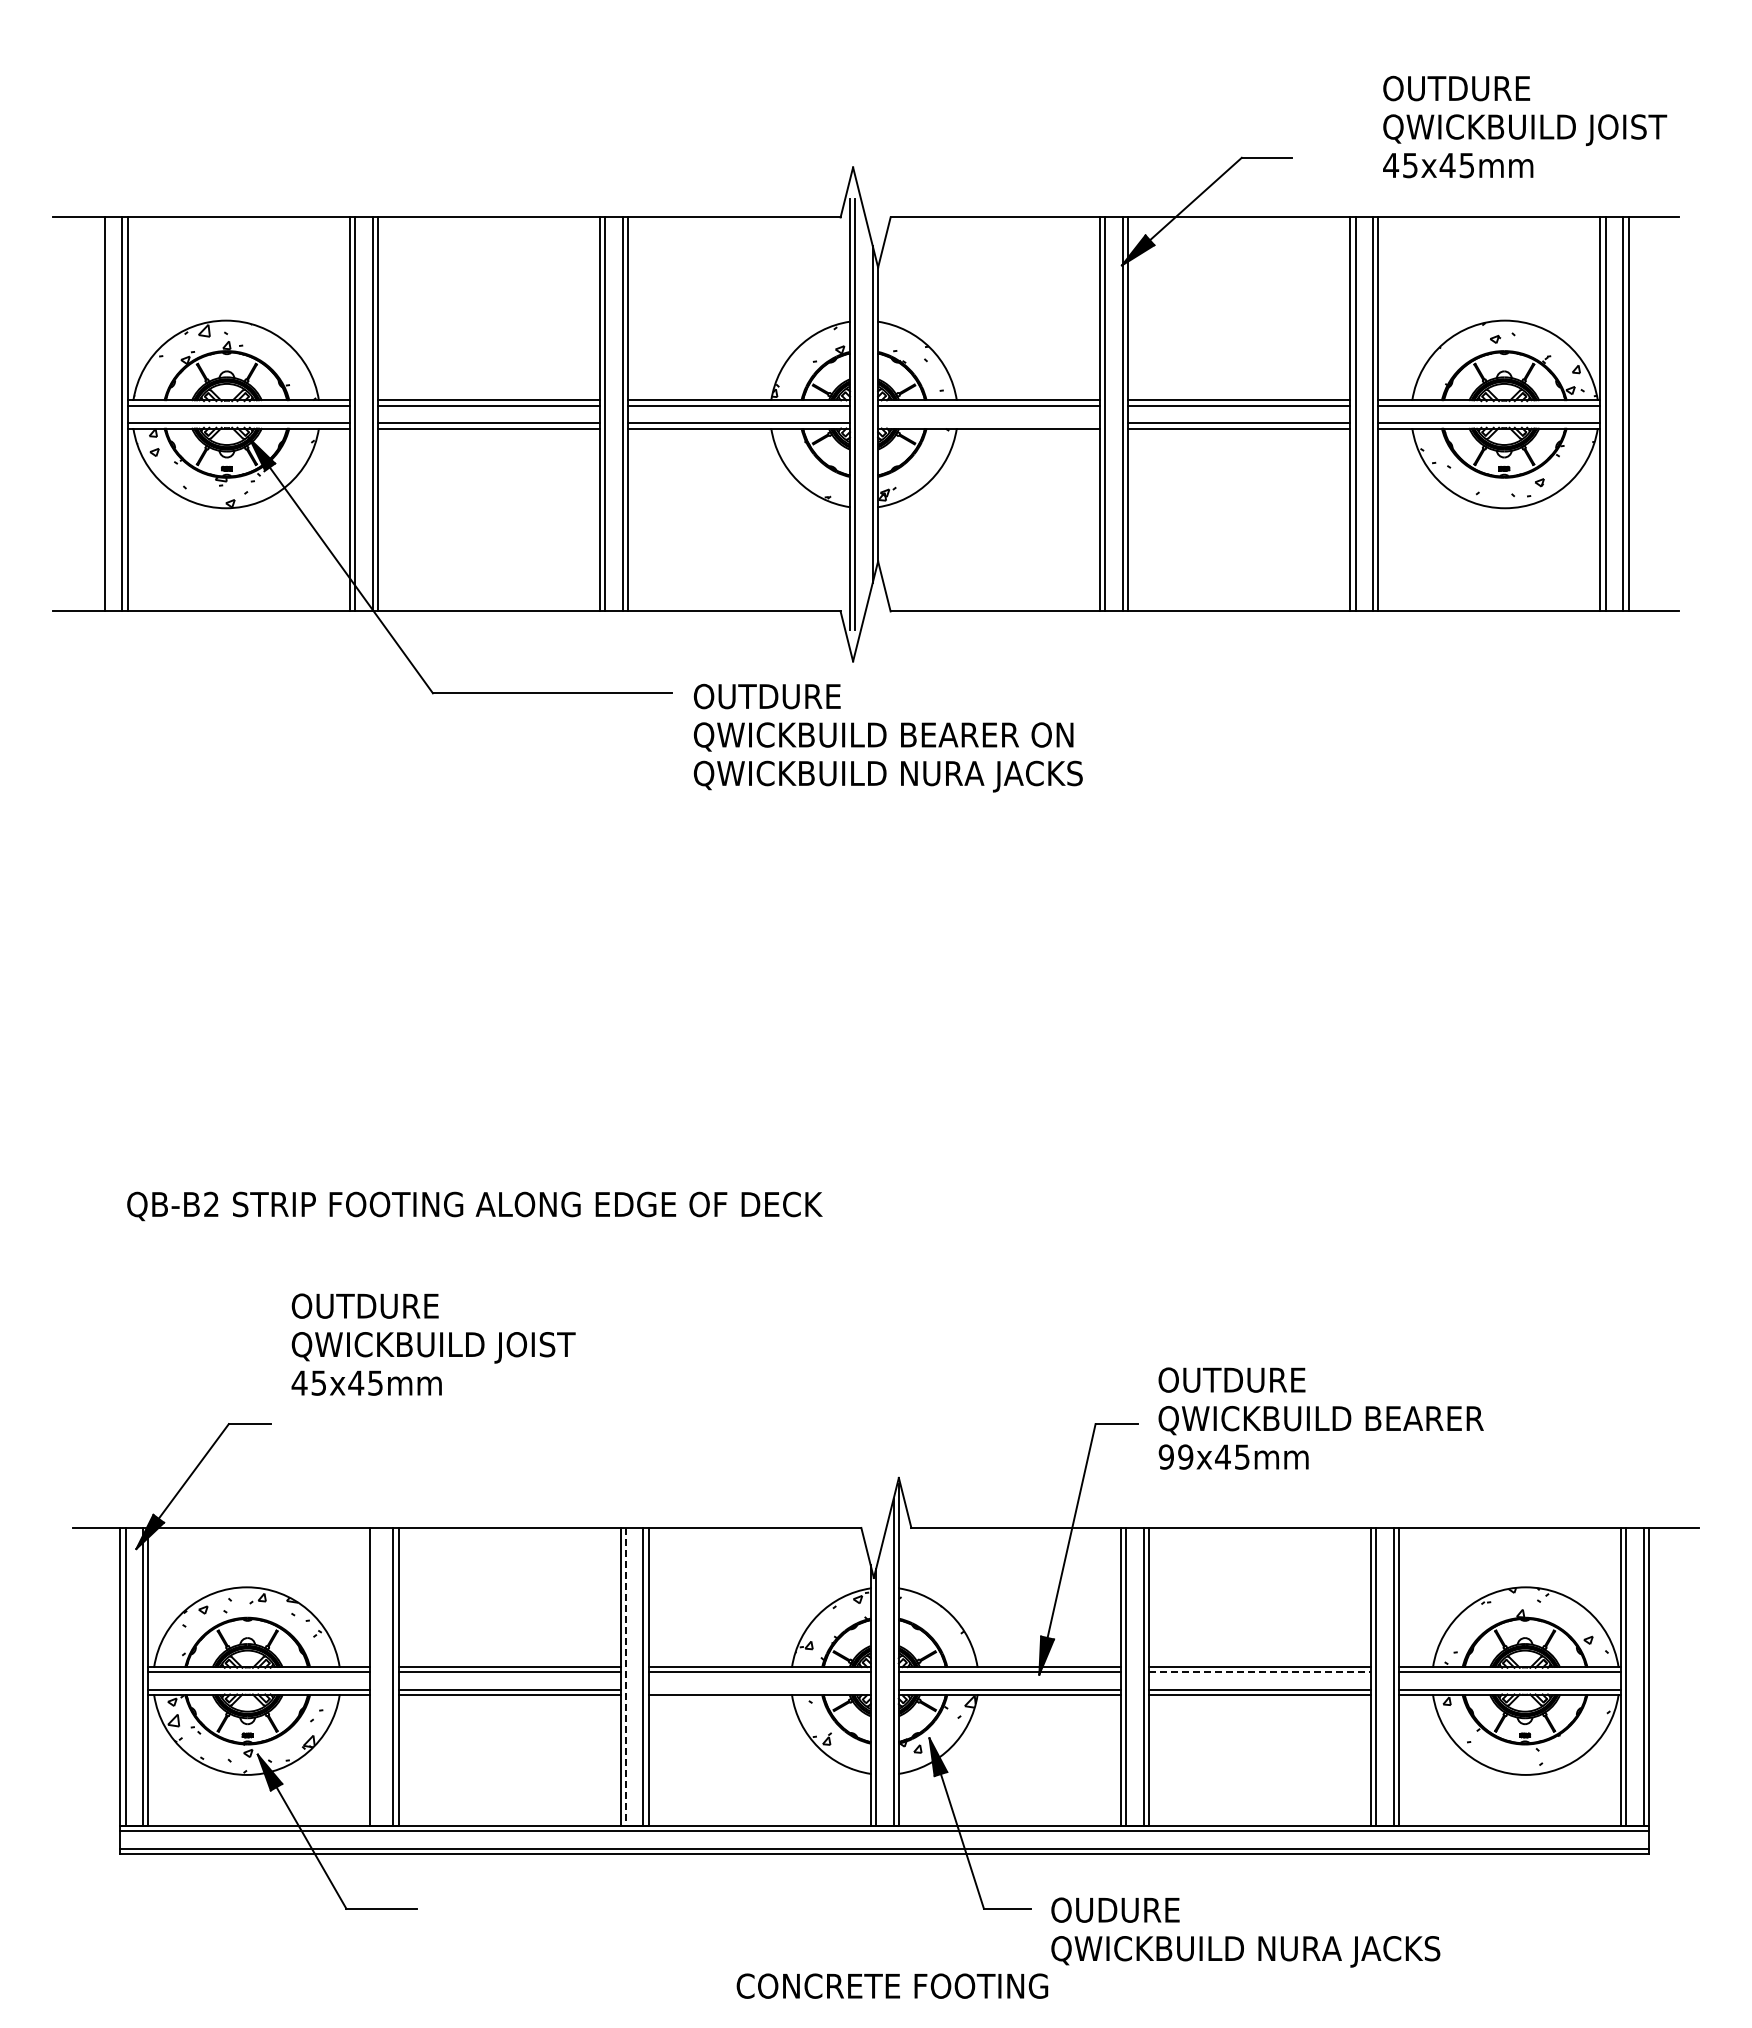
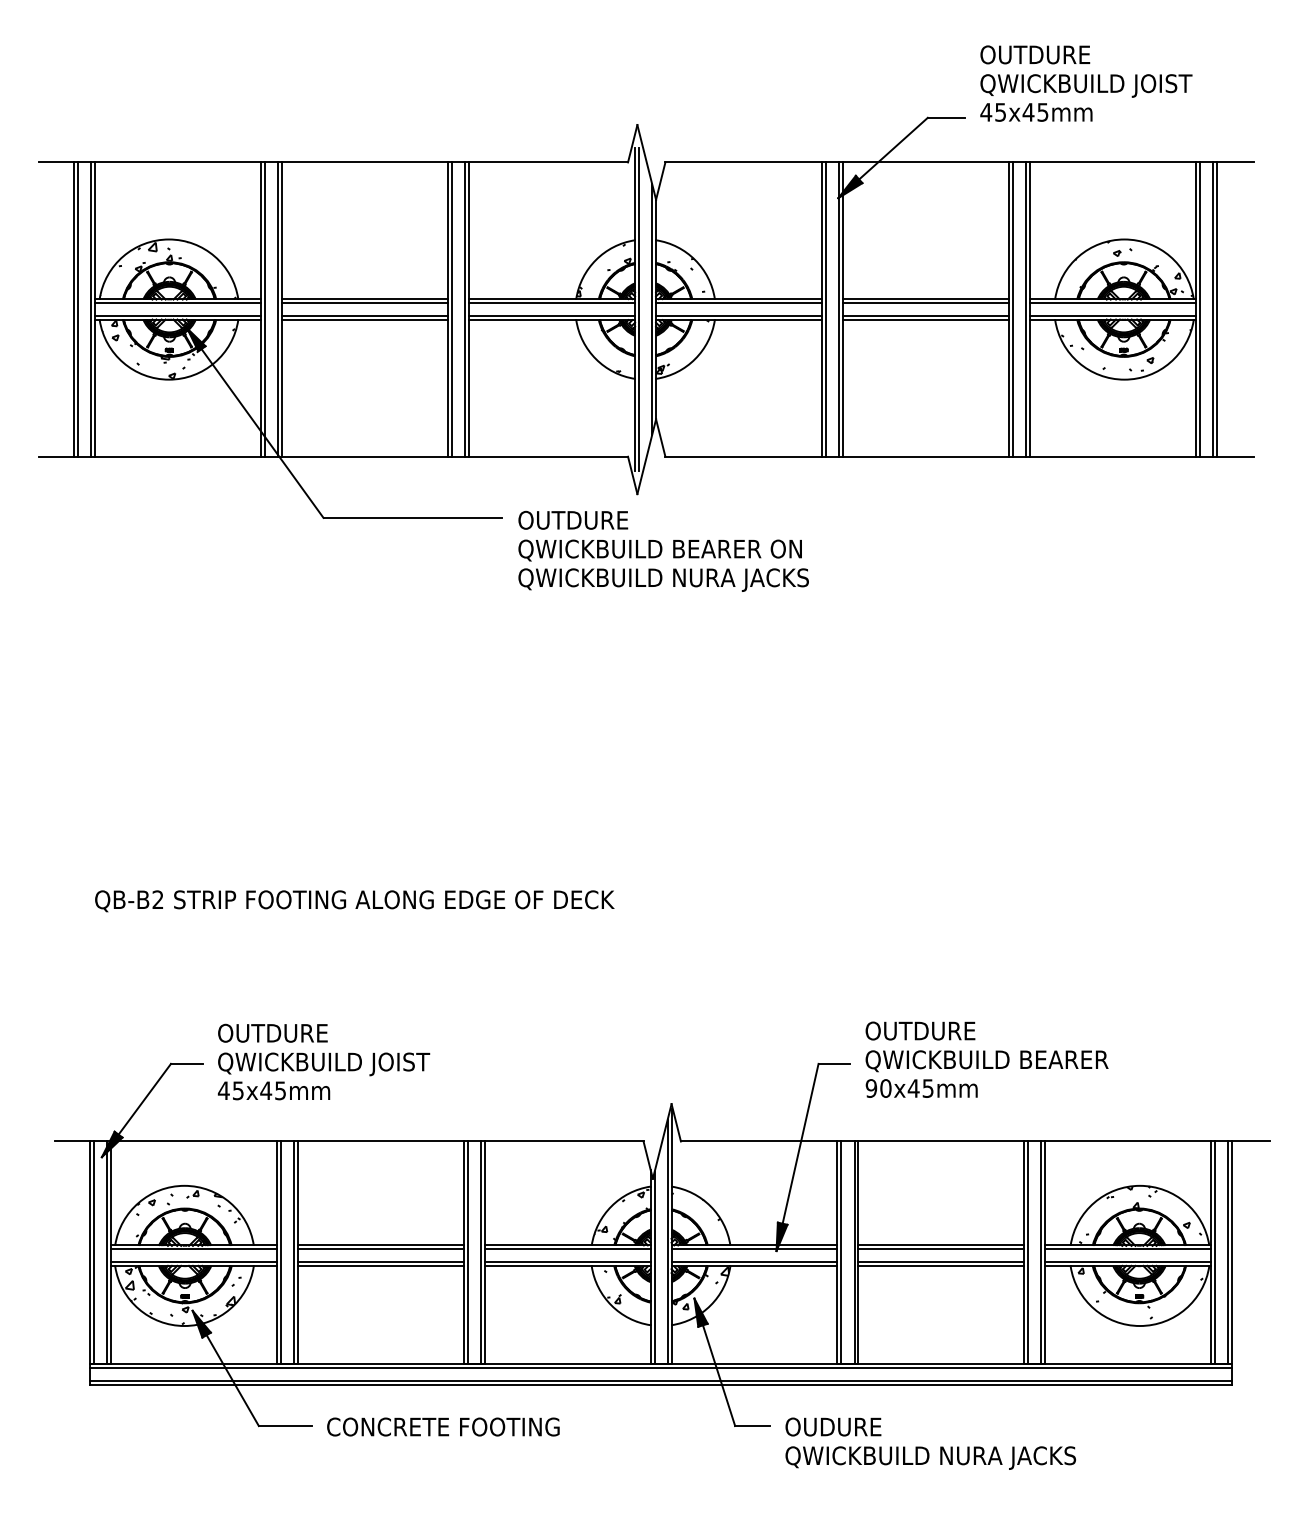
text: (1525, 126) -> (1086, 83), moved
line: (99, 414) -> (74, 309), added
line: (989, 423) -> (739, 316), added
text: (433, 1344) -> (323, 1061), moved
text: (1185, 1456) -> (885, 1088), 99x45mm -> 90x45mm
line: (1260, 1672) -> (941, 1249), dashed -> solid
line: (375, 1676) -> (280, 1252), added
line: (625, 1677) -> (467, 1253), dashed -> solid
line: (759, 1689) -> (567, 1262), added
text: (892, 1985) -> (443, 1426), moved

